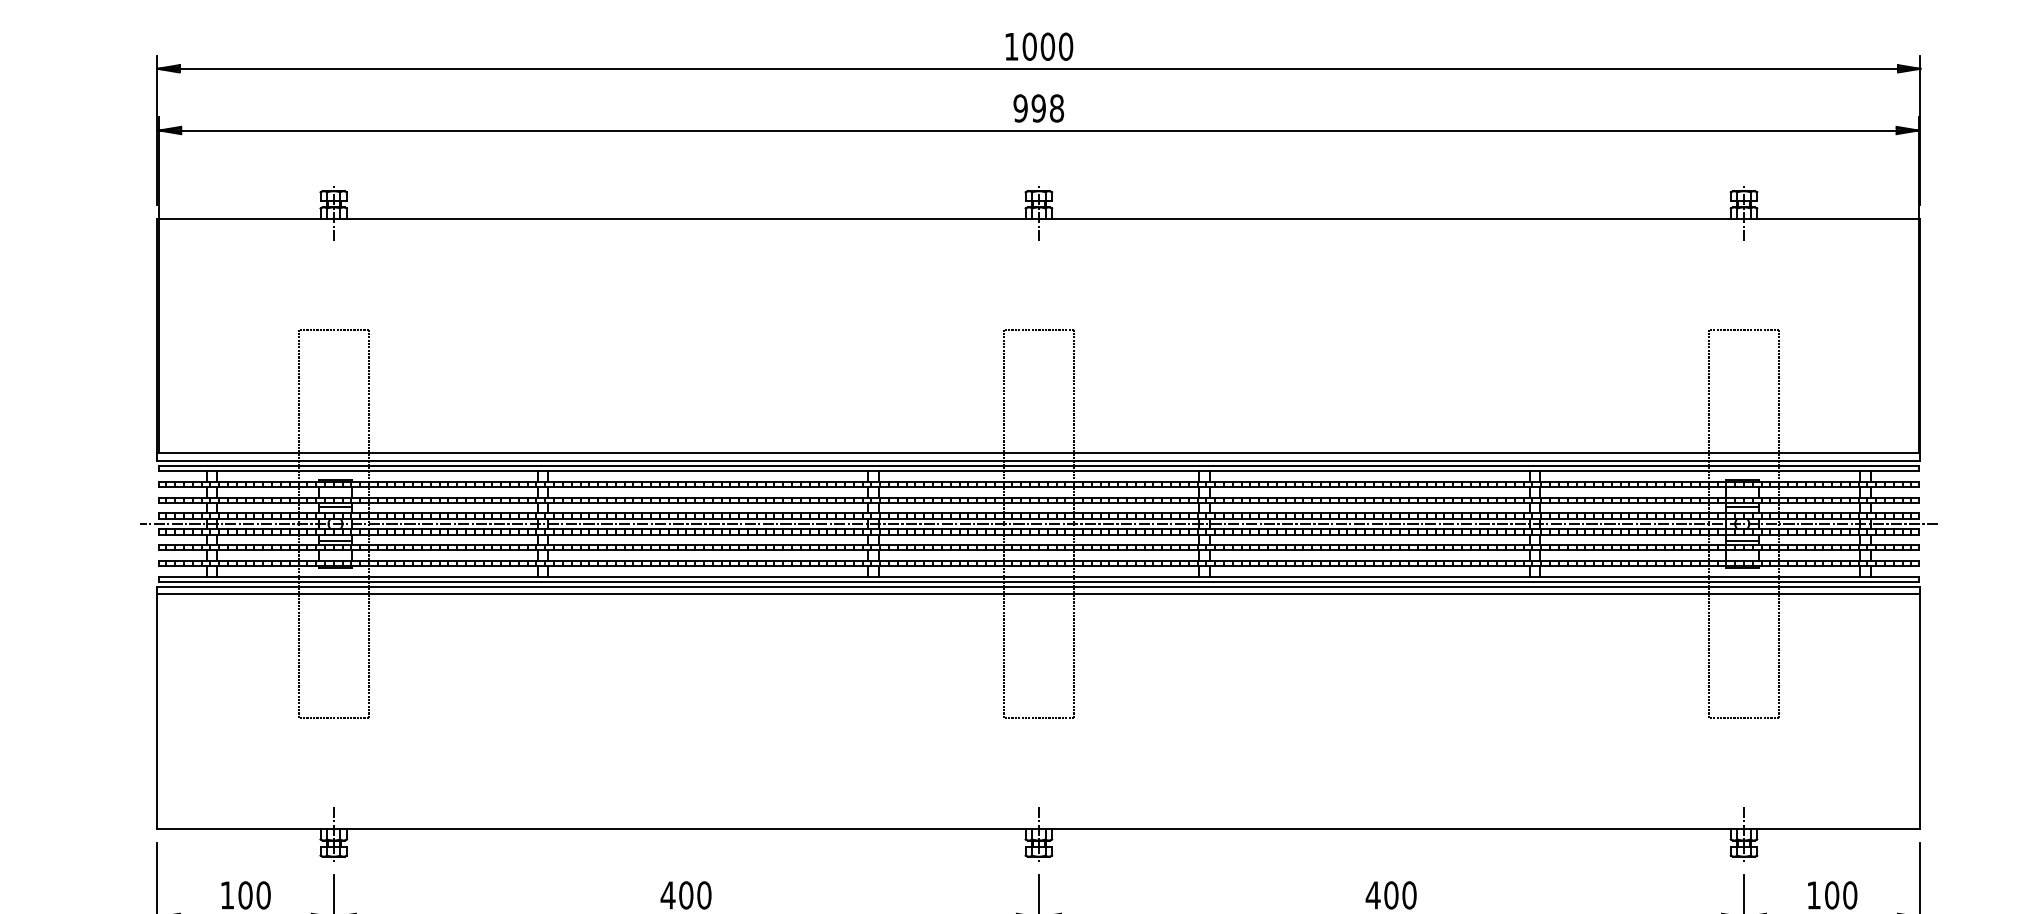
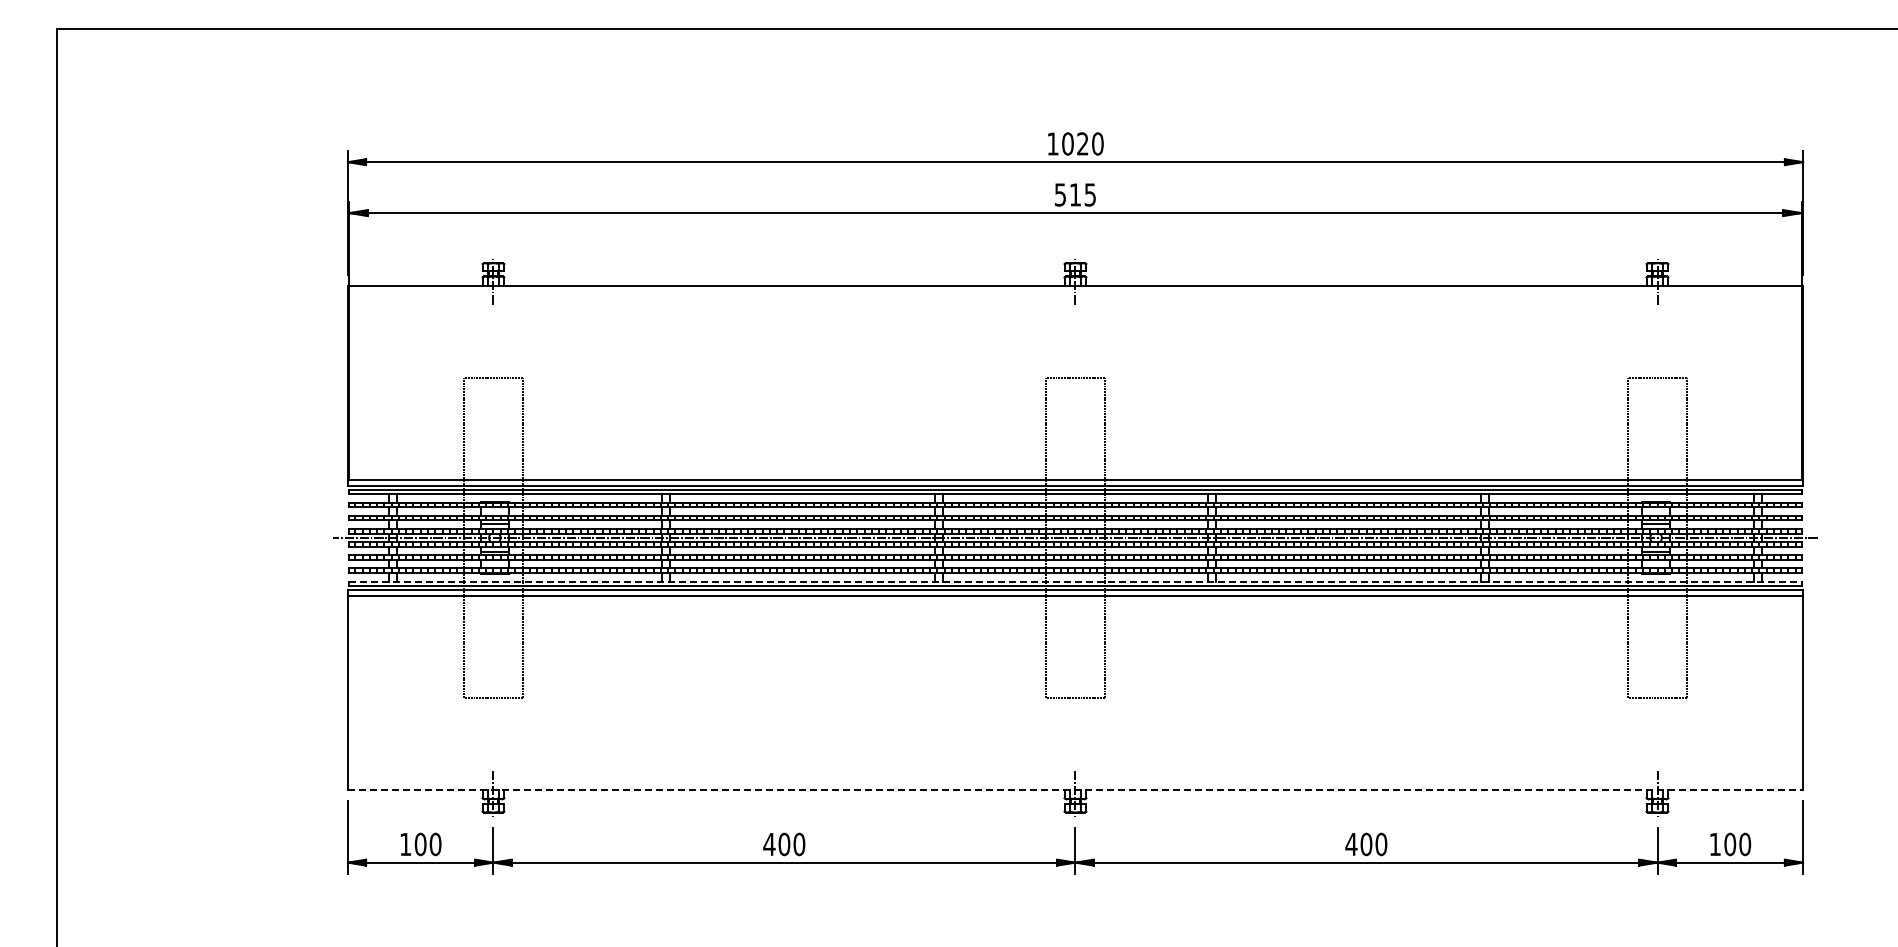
text: (1047, 46) -> (1082, 143), 1000 -> 1020
text: (1038, 107) -> (1075, 194), 998 -> 515
line: (1038, 576) -> (1075, 581), solid -> dashed
line: (1038, 828) -> (1075, 789), solid -> dashed

